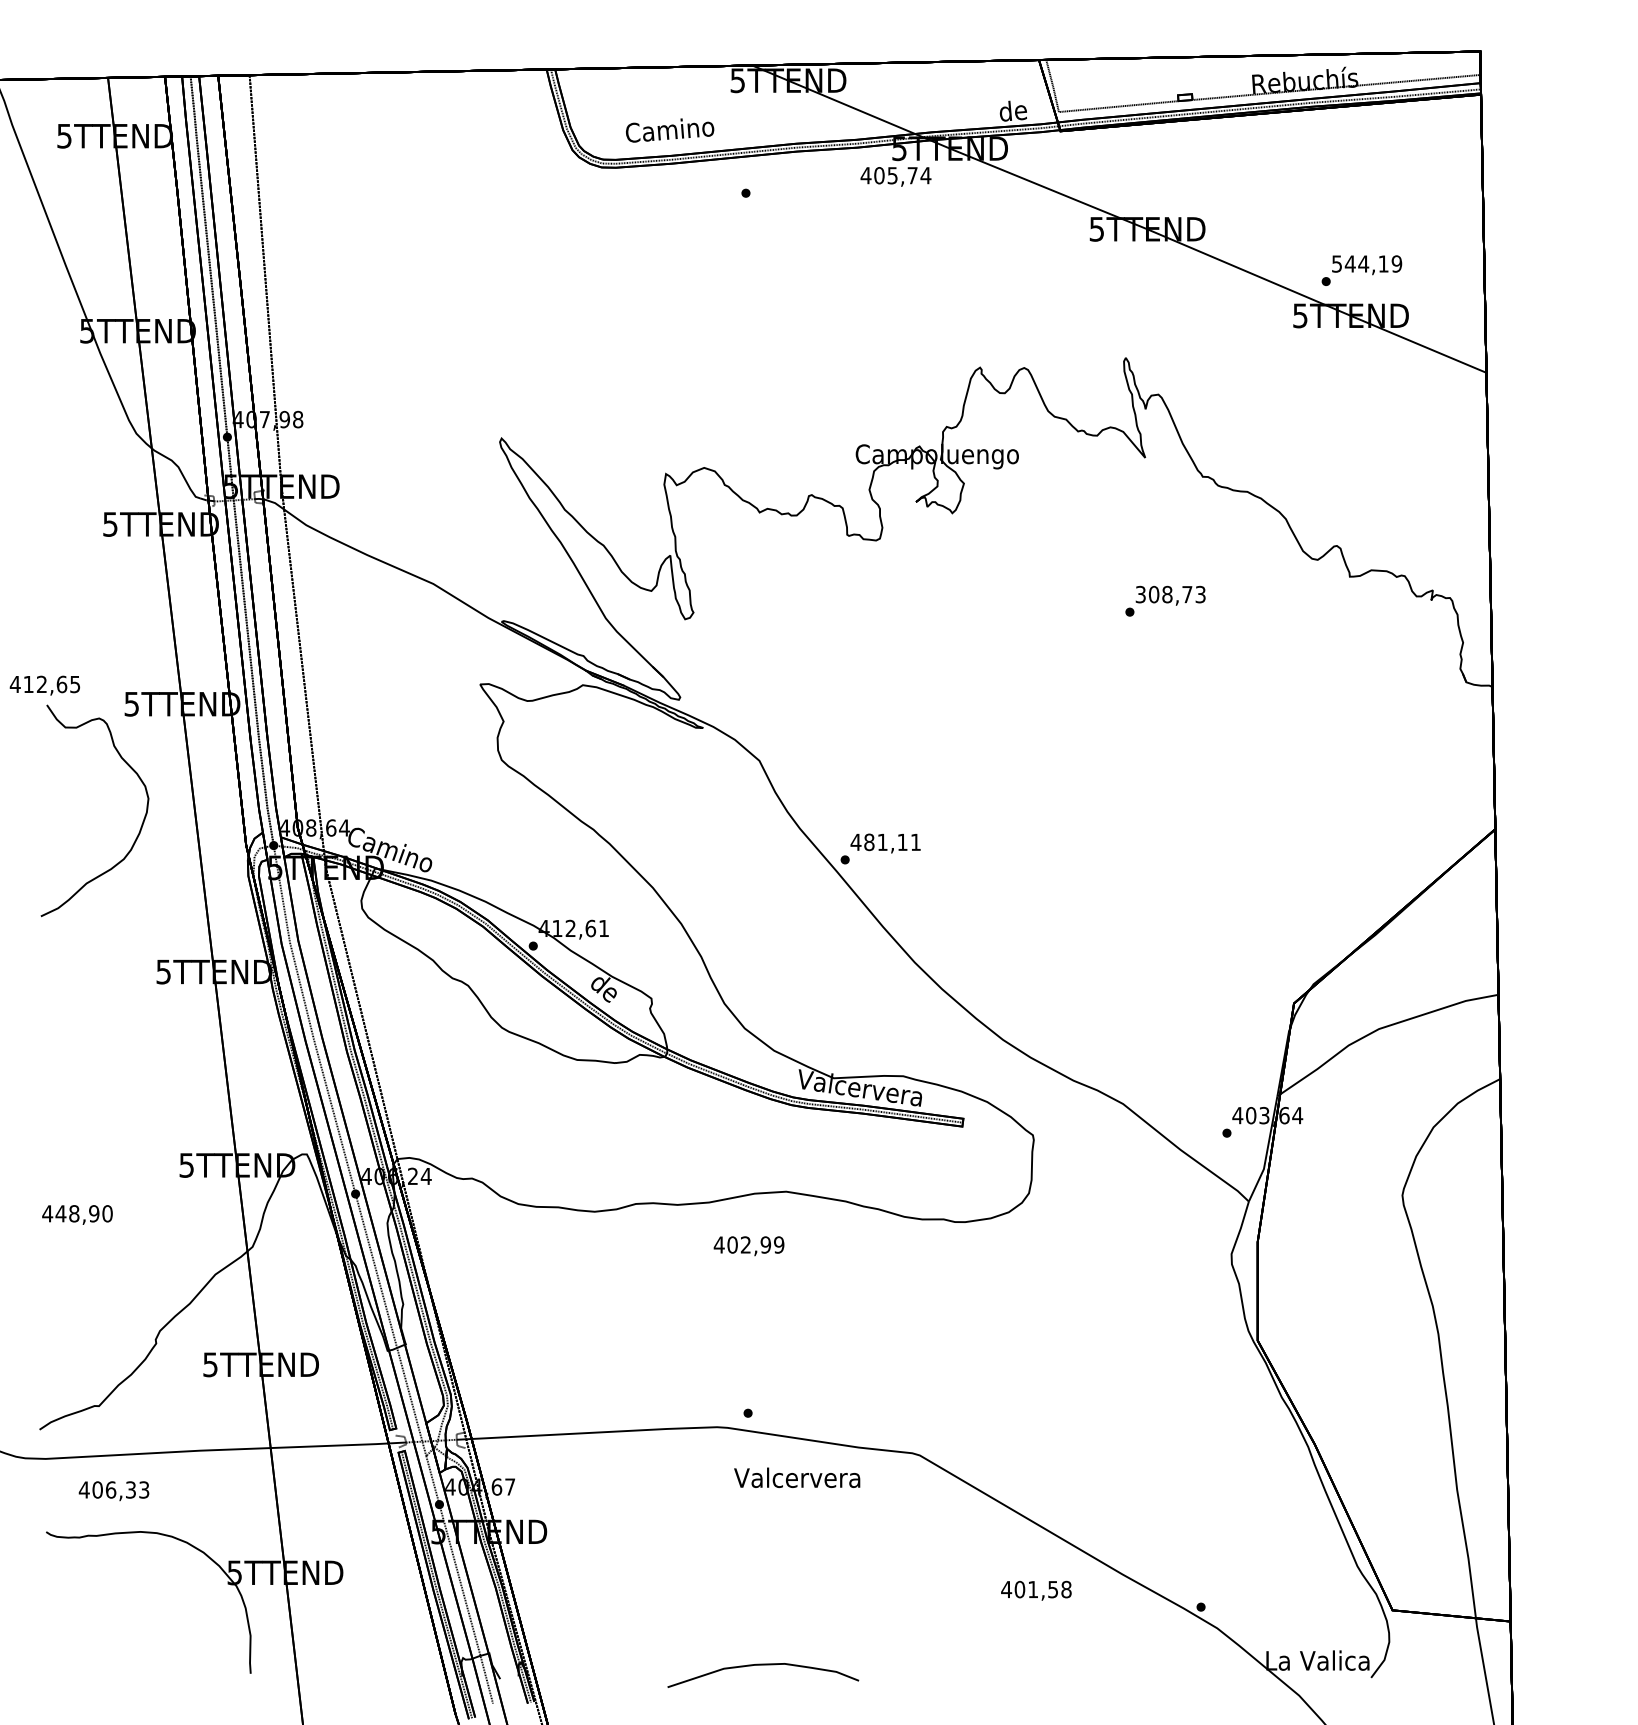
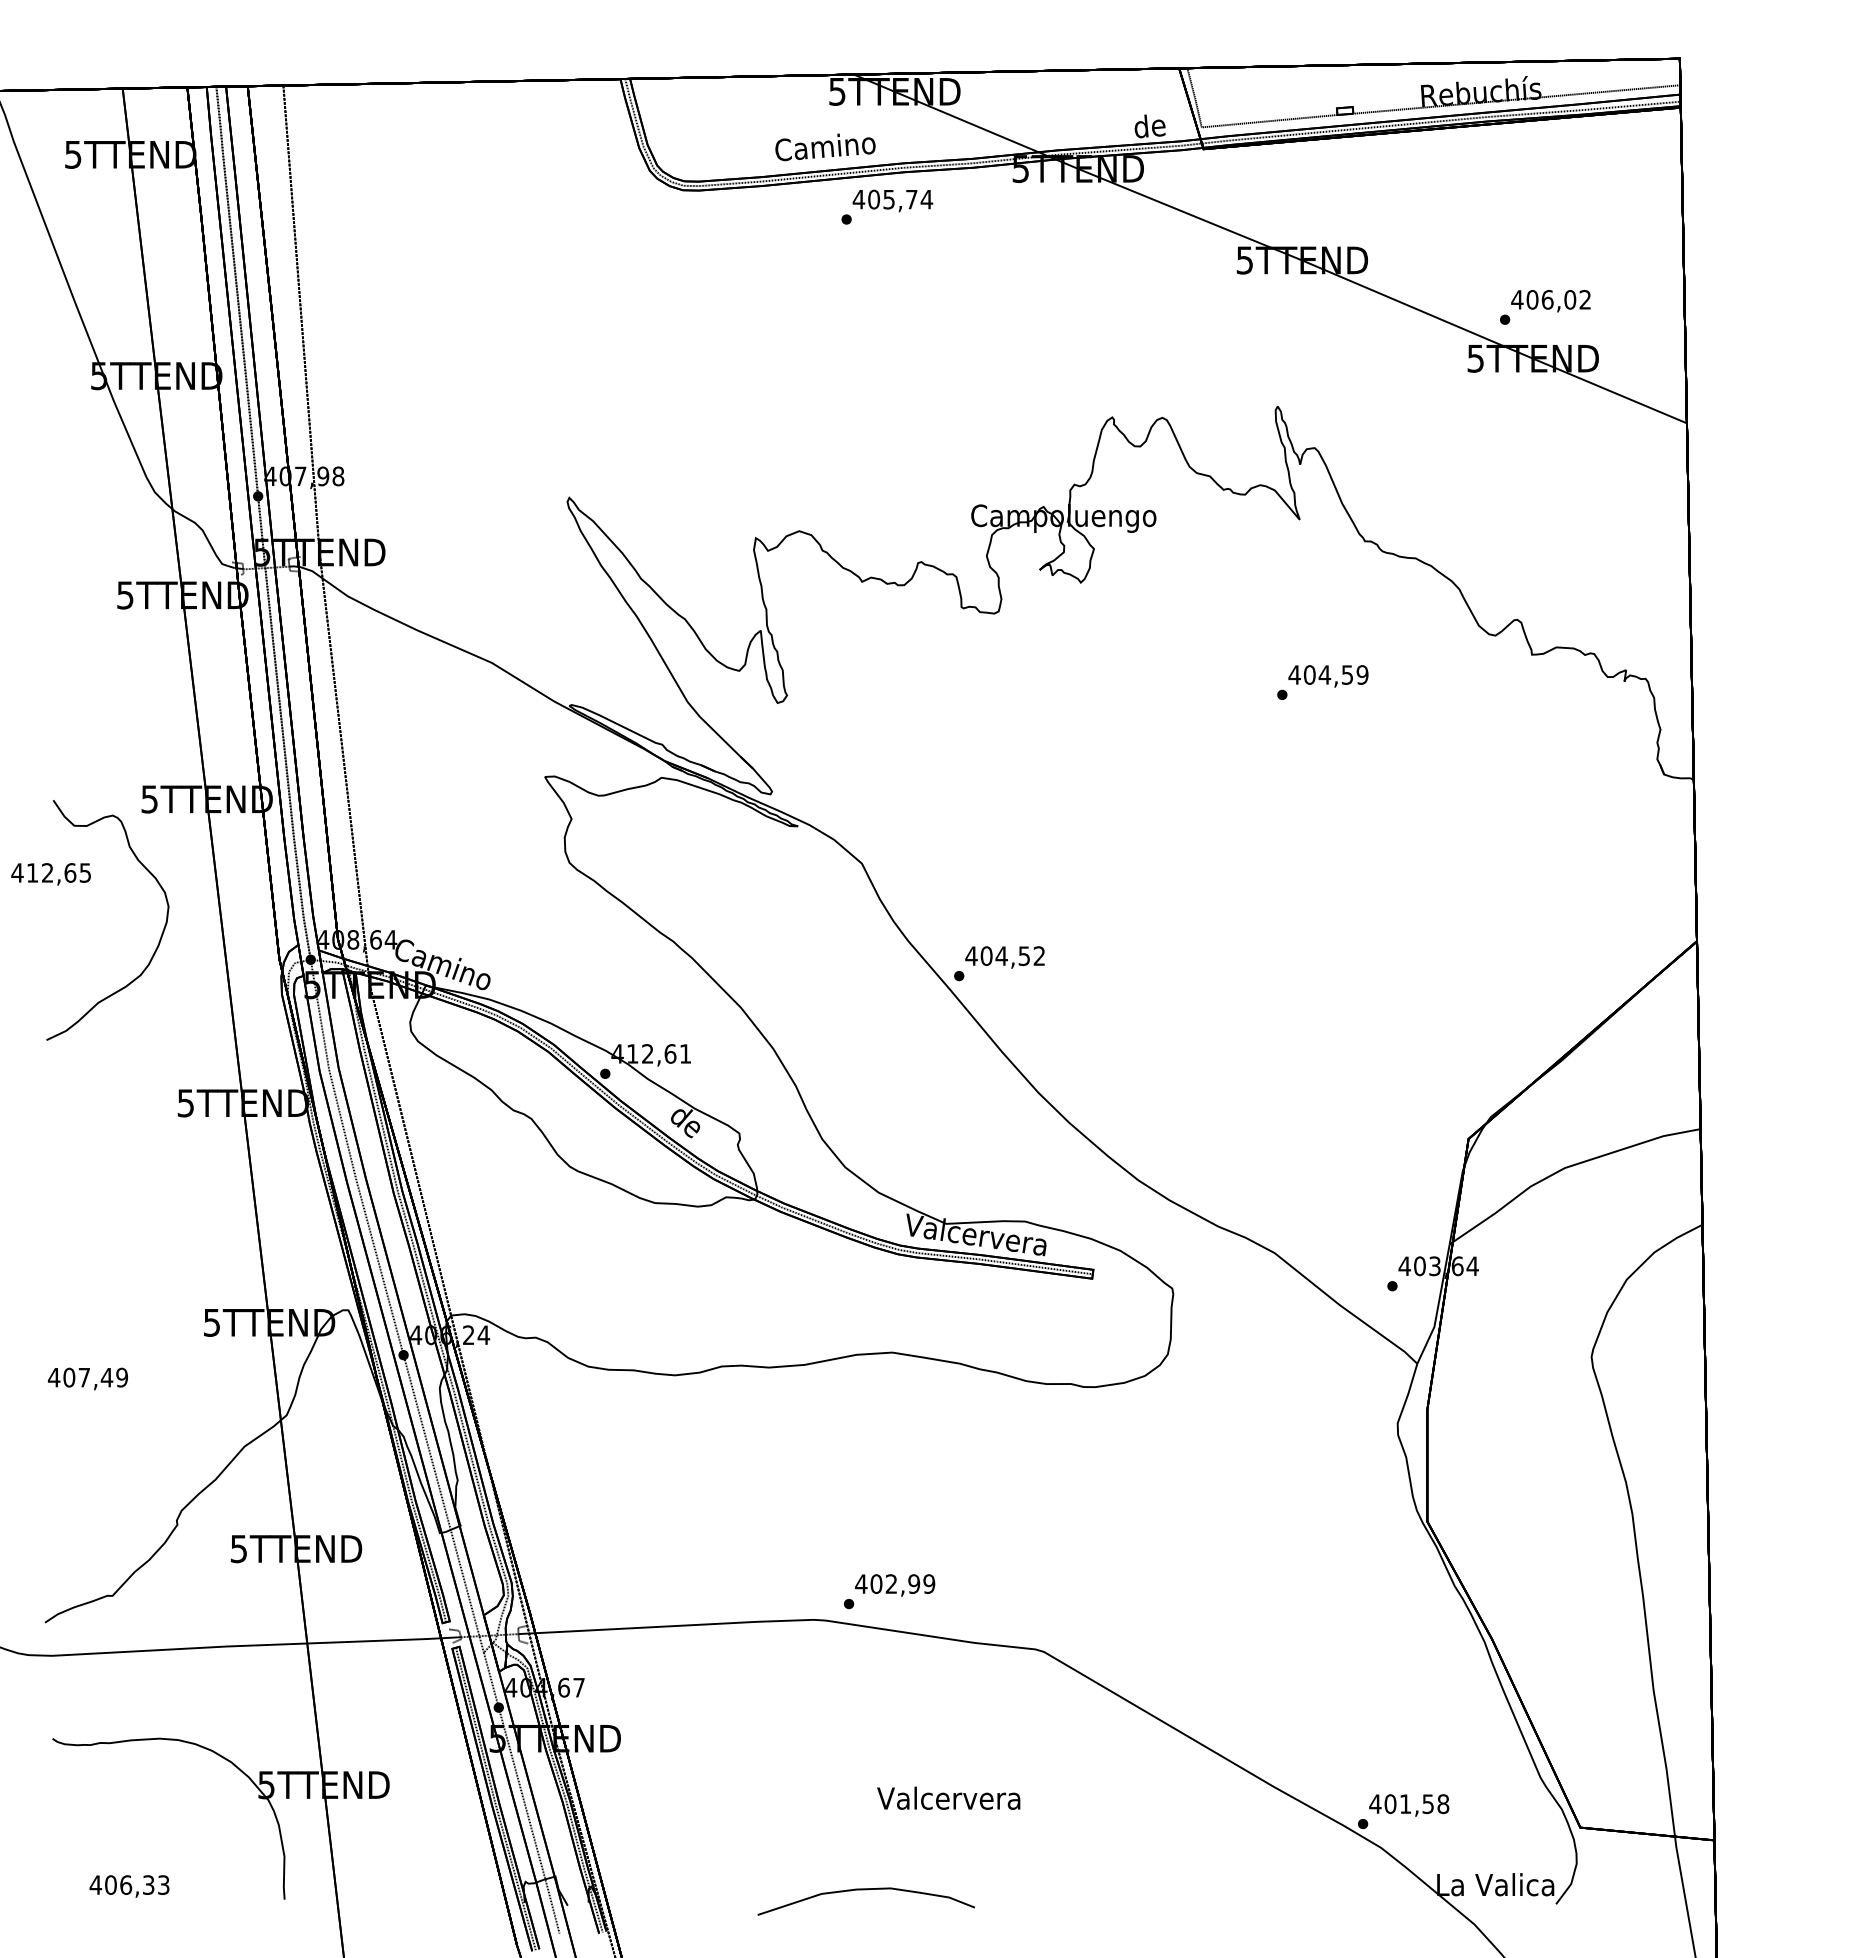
text: (670, 130) -> (825, 147), moved
text: (895, 176) -> (892, 200), moved
text: (1367, 263) -> (1551, 299), 544,19 -> 406,02
text: (1170, 594) -> (1328, 674), 308,73 -> 404,59
text: (44, 685) -> (50, 874), moved
text: (892, 842) -> (1012, 956), 481,11 -> 404,52
text: (84, 1213) -> (95, 1377), 448,90 -> 407,49
text: (749, 1246) -> (895, 1585), moved
text: (796, 1477) -> (948, 1797), moved
text: (114, 1491) -> (129, 1886), moved
text: (1036, 1590) -> (1409, 1805), moved

